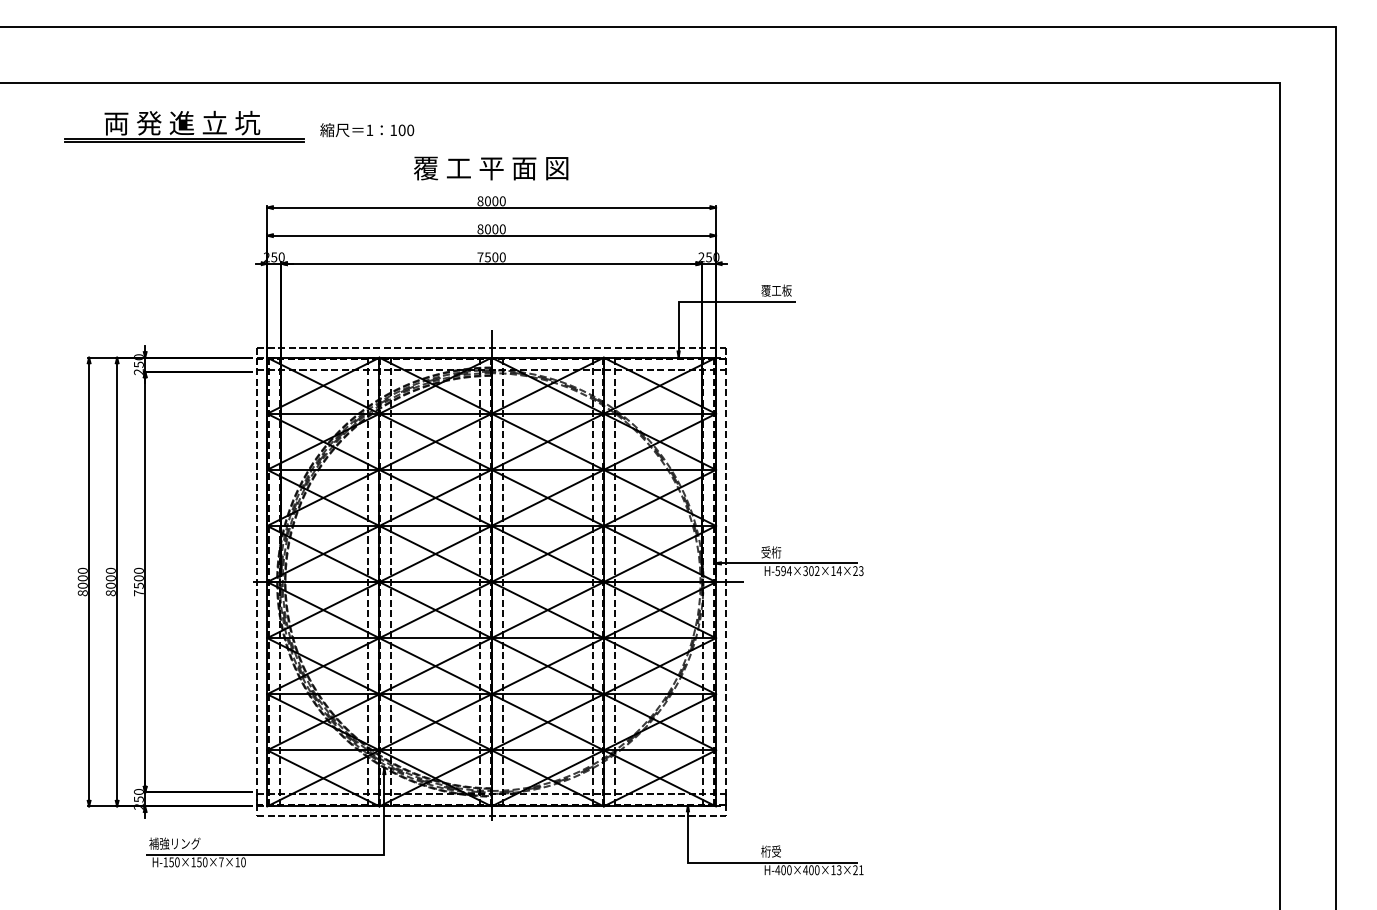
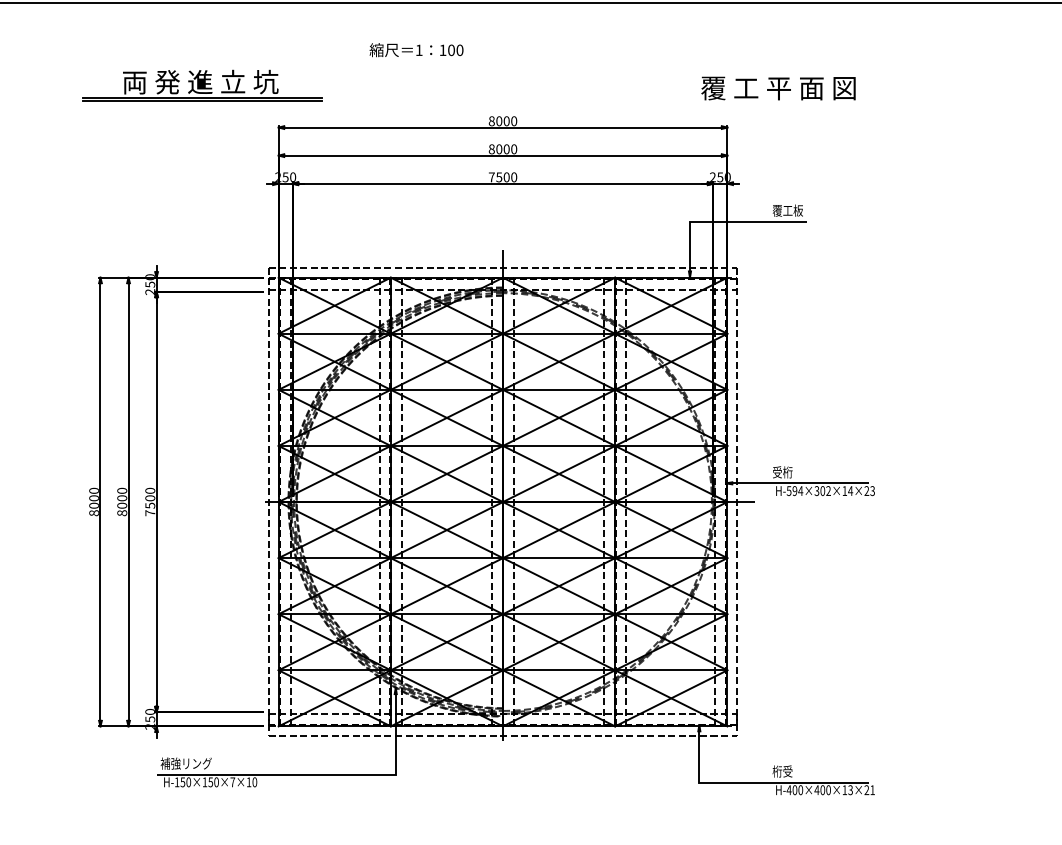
part: (184, 126) -> (202, 85), moved
text: (367, 130) -> (416, 50), moved
text: (491, 168) -> (778, 88), moved

